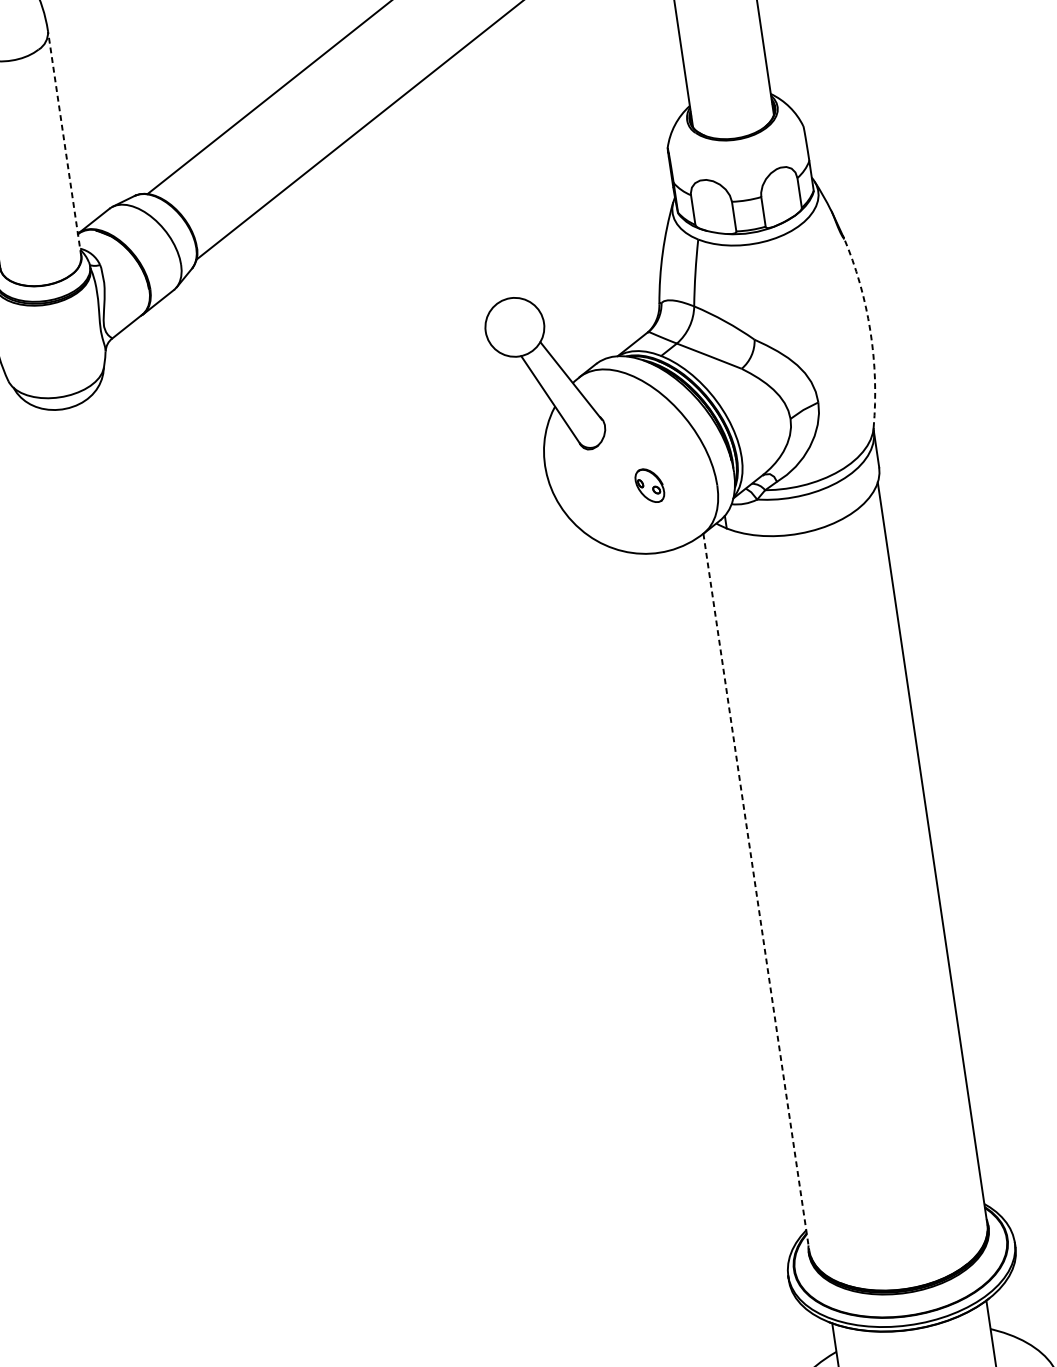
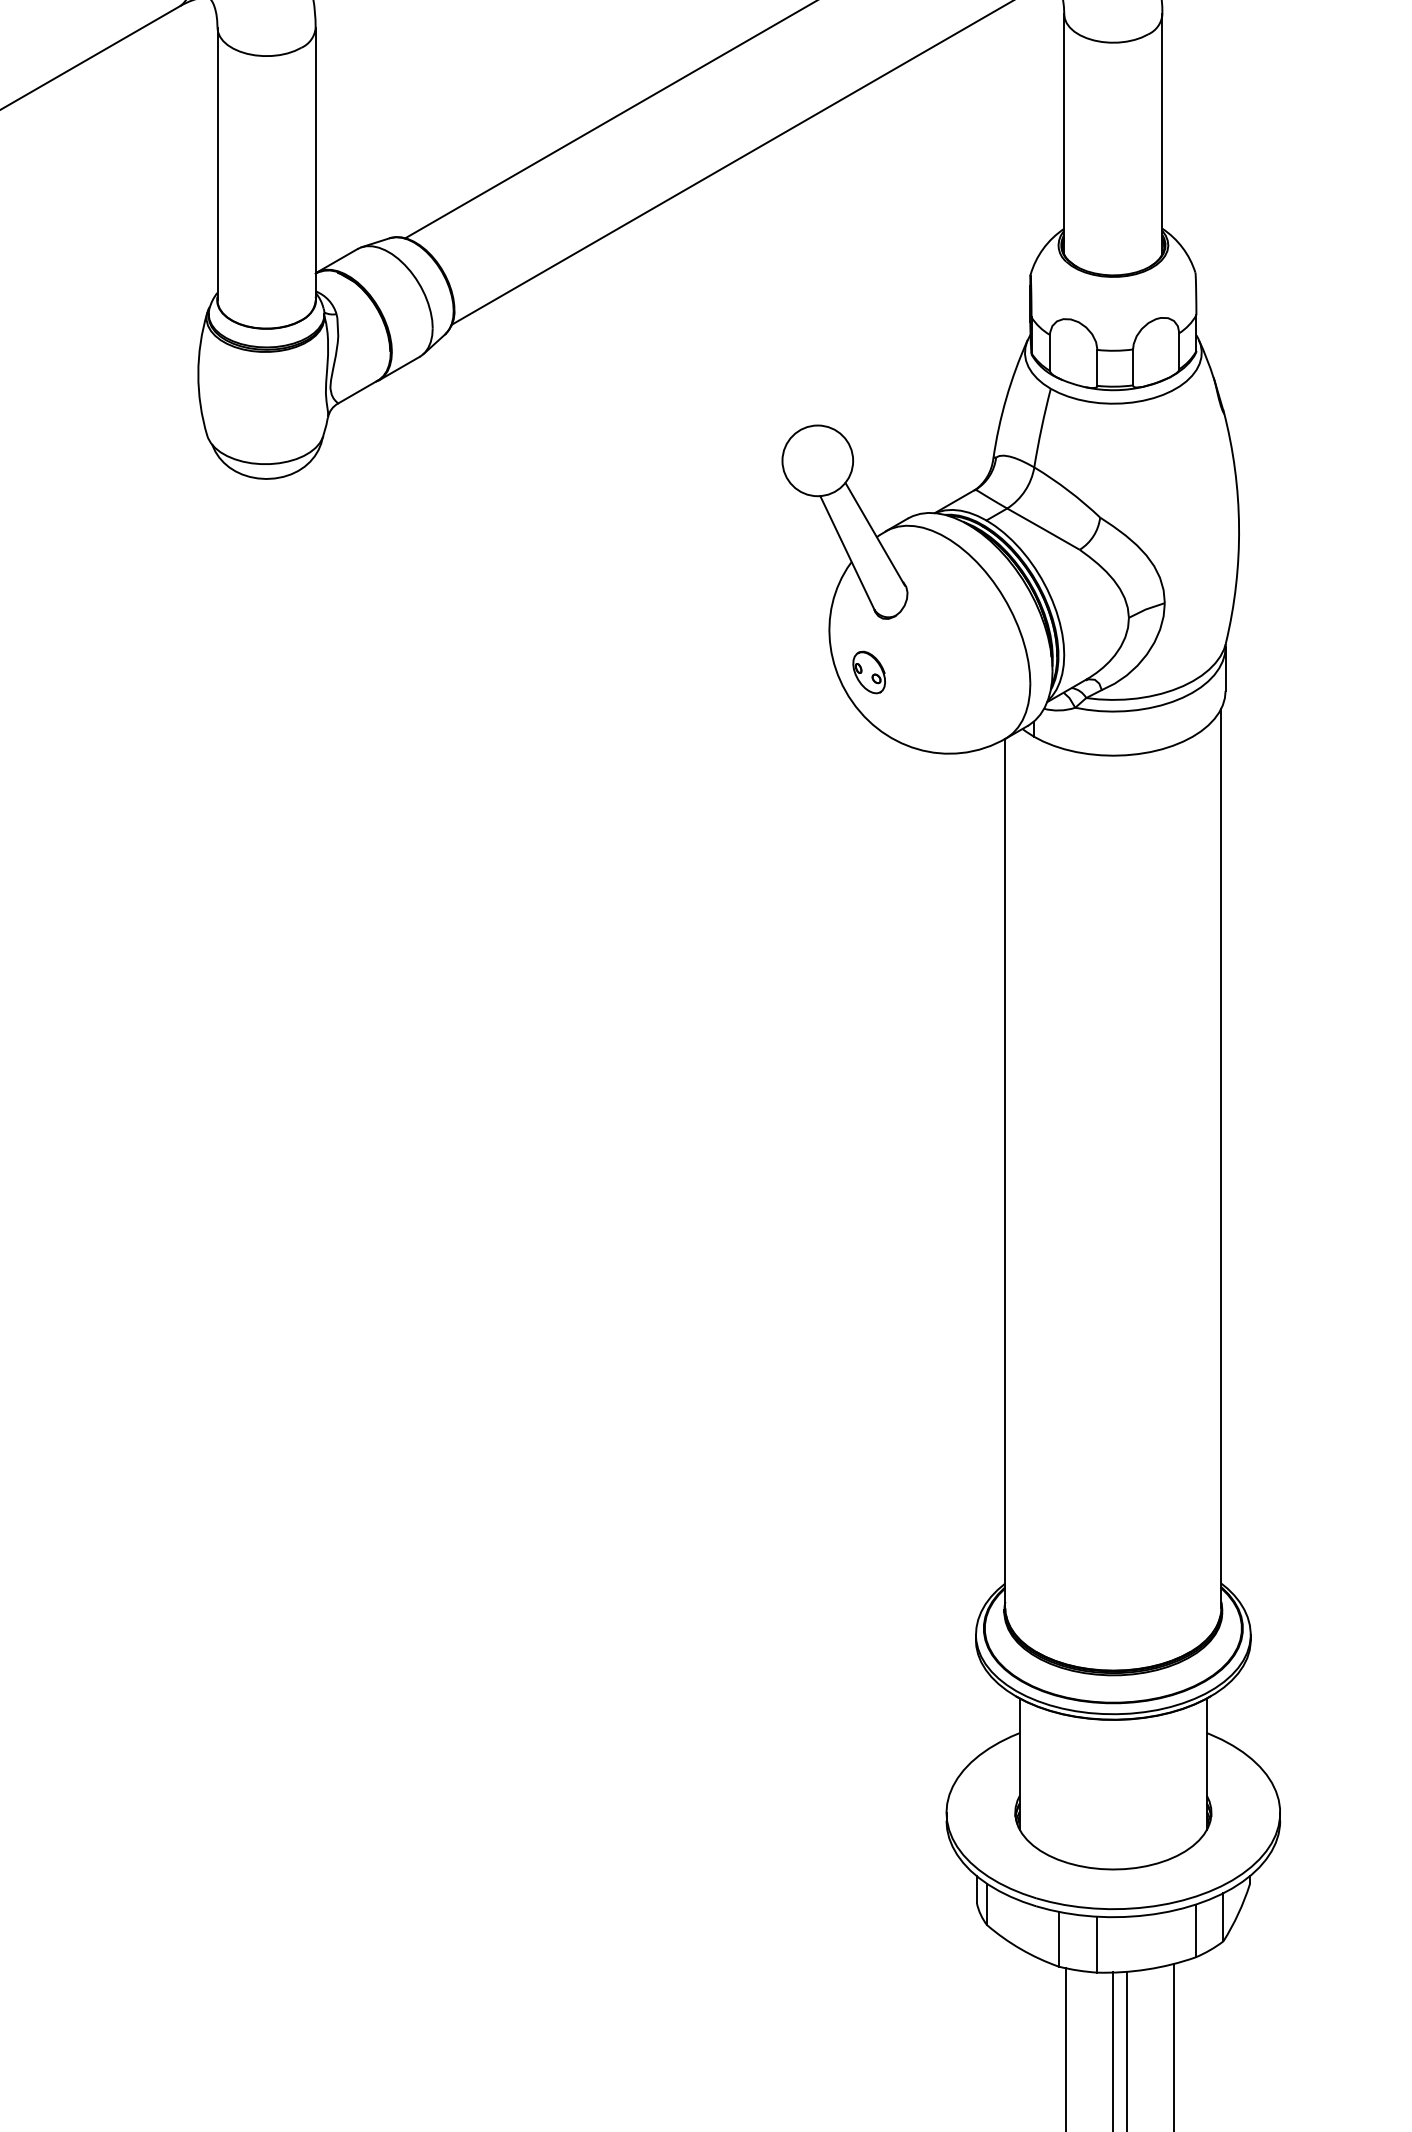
line: (64, 143) -> (315, 163), dashed -> solid
arc: (870, 330) -> (1239, 527), dashed -> solid
part: (649, 485) -> (868, 672), moved
line: (756, 892) -> (1005, 1173), dashed -> solid

